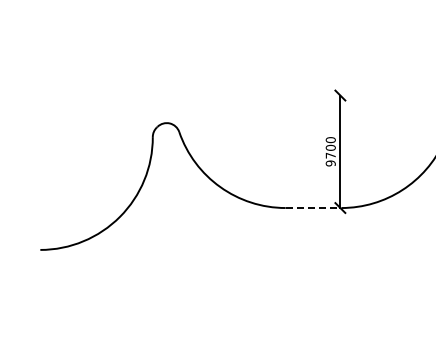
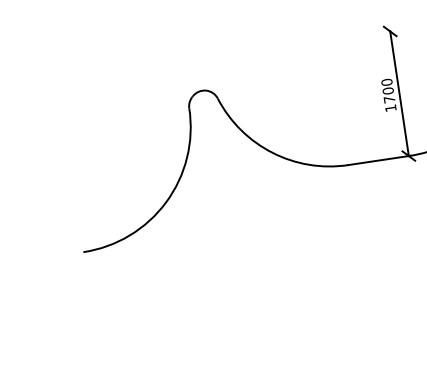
text: (330, 163) -> (390, 108), 9700 -> 1700
line: (313, 208) -> (379, 161), dashed -> solid

